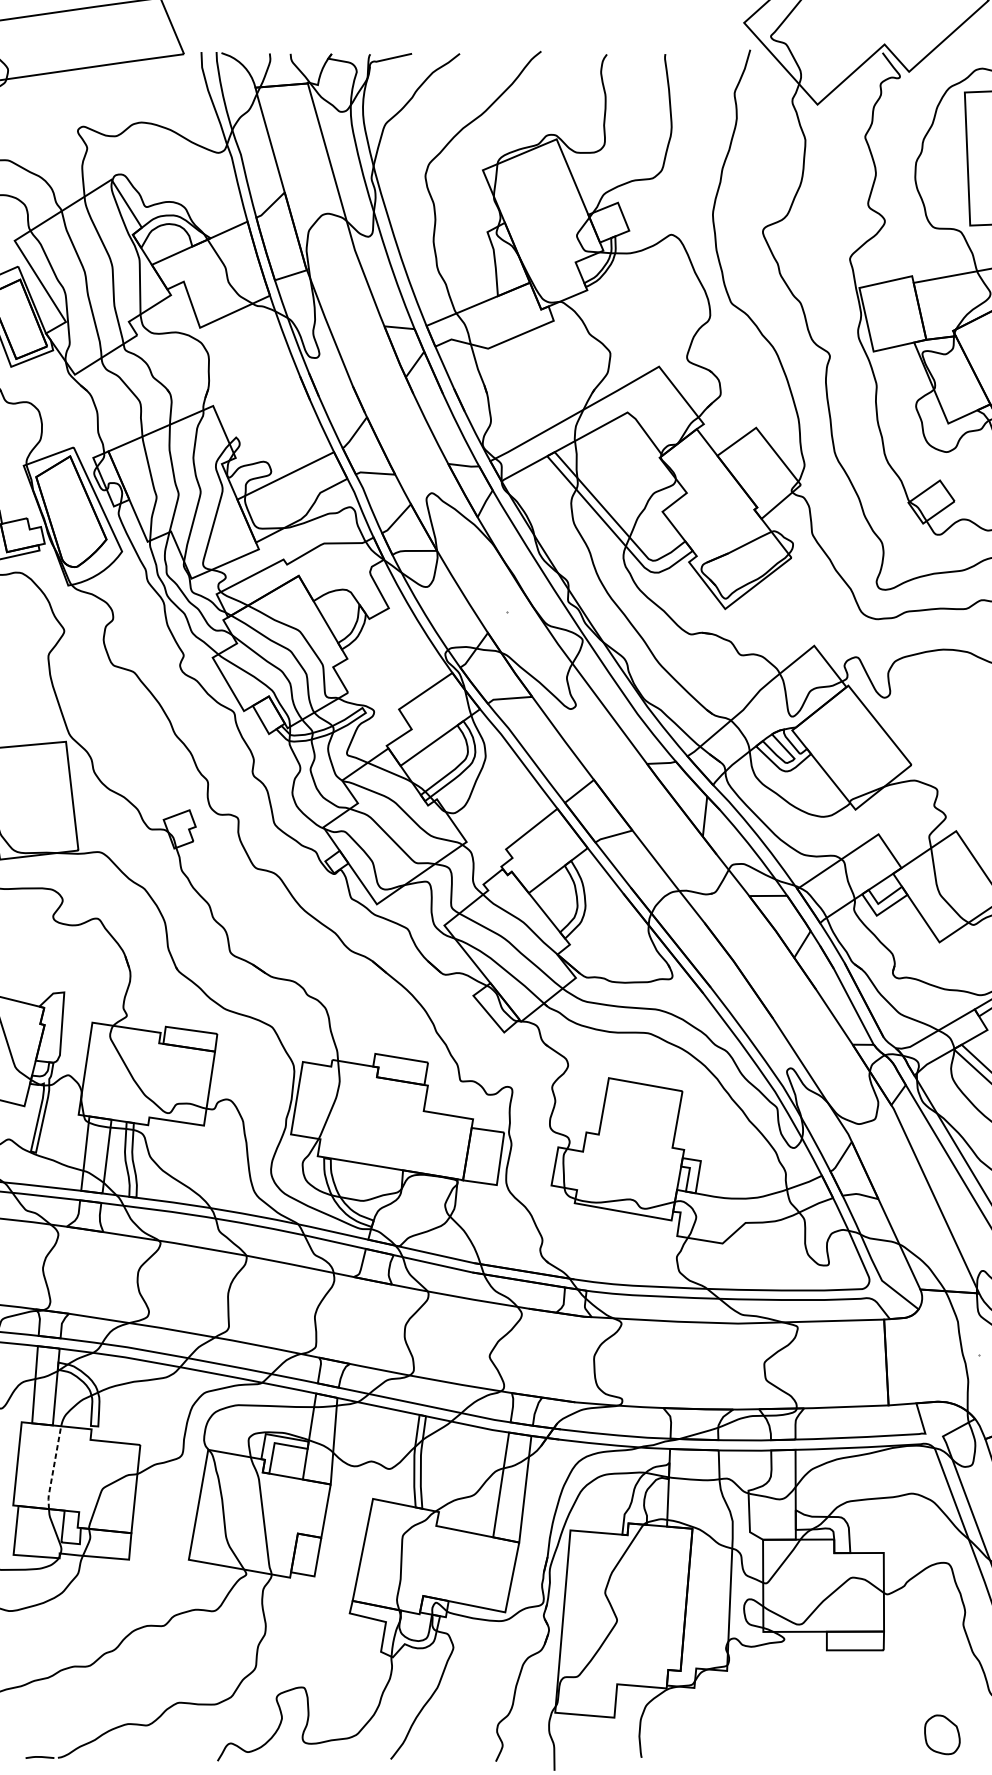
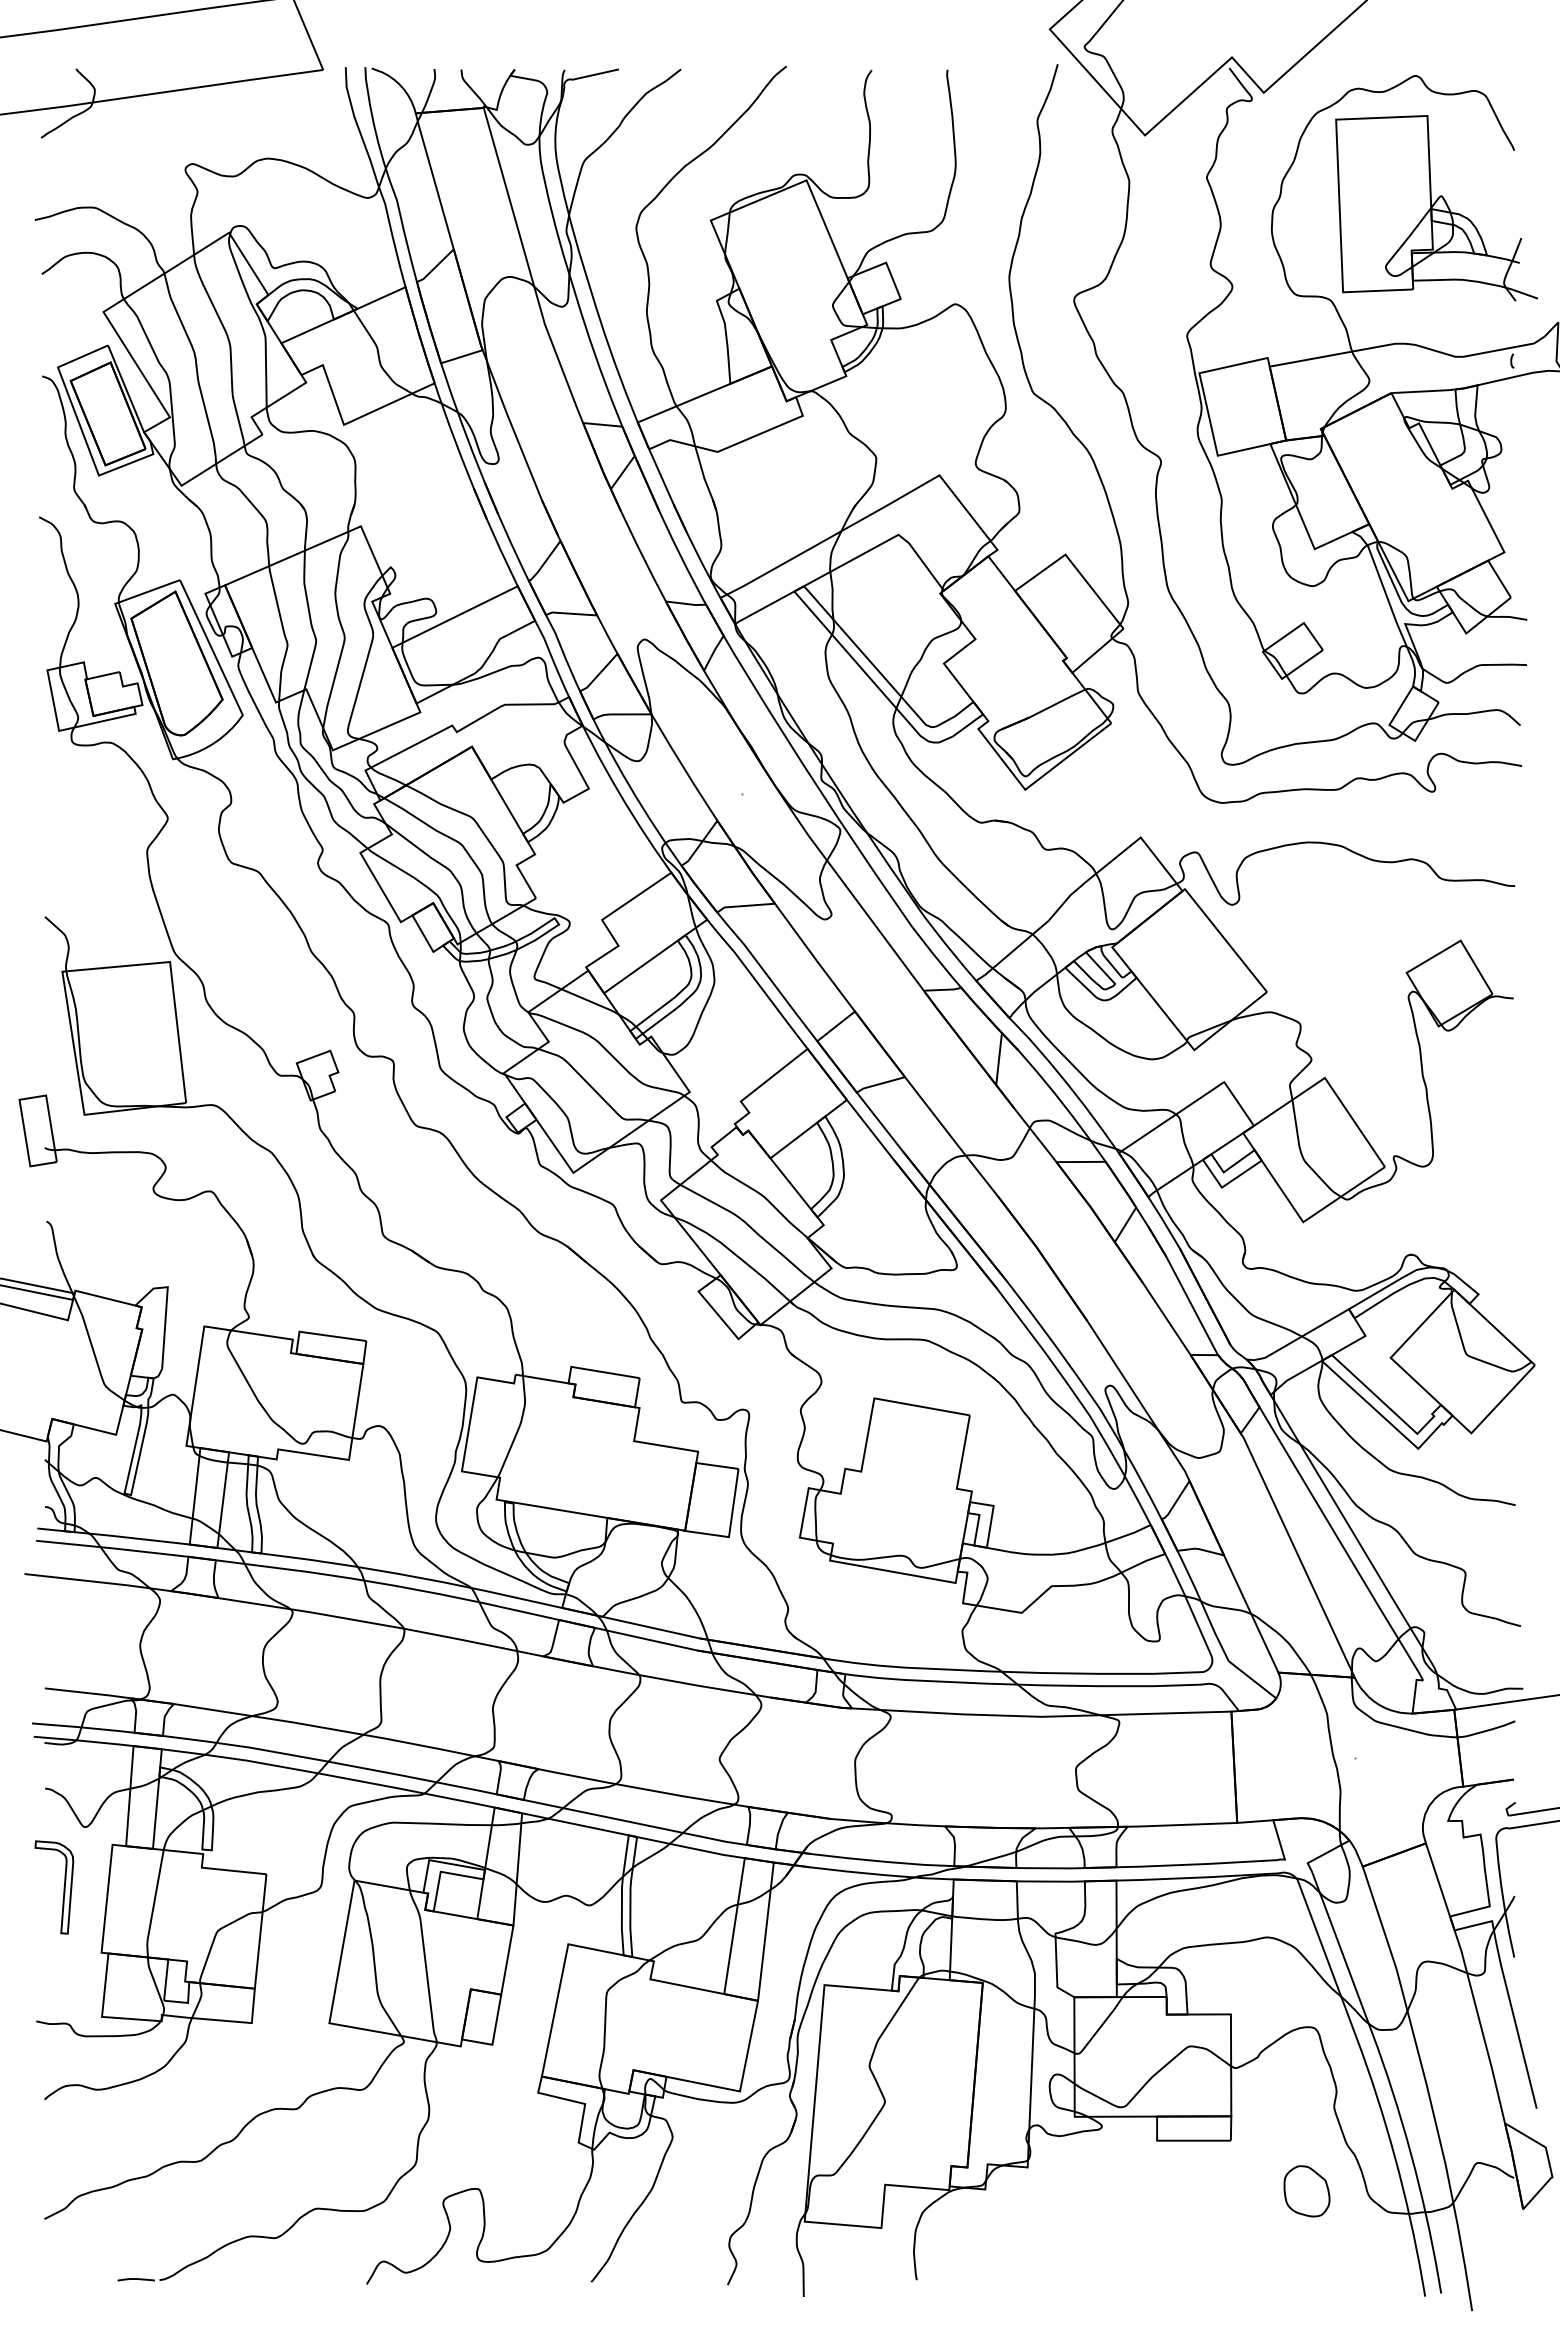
line: (53, 1468) -> (153, 1904), dashed -> solid
part: (942, 1734) -> (1306, 2191), moved

